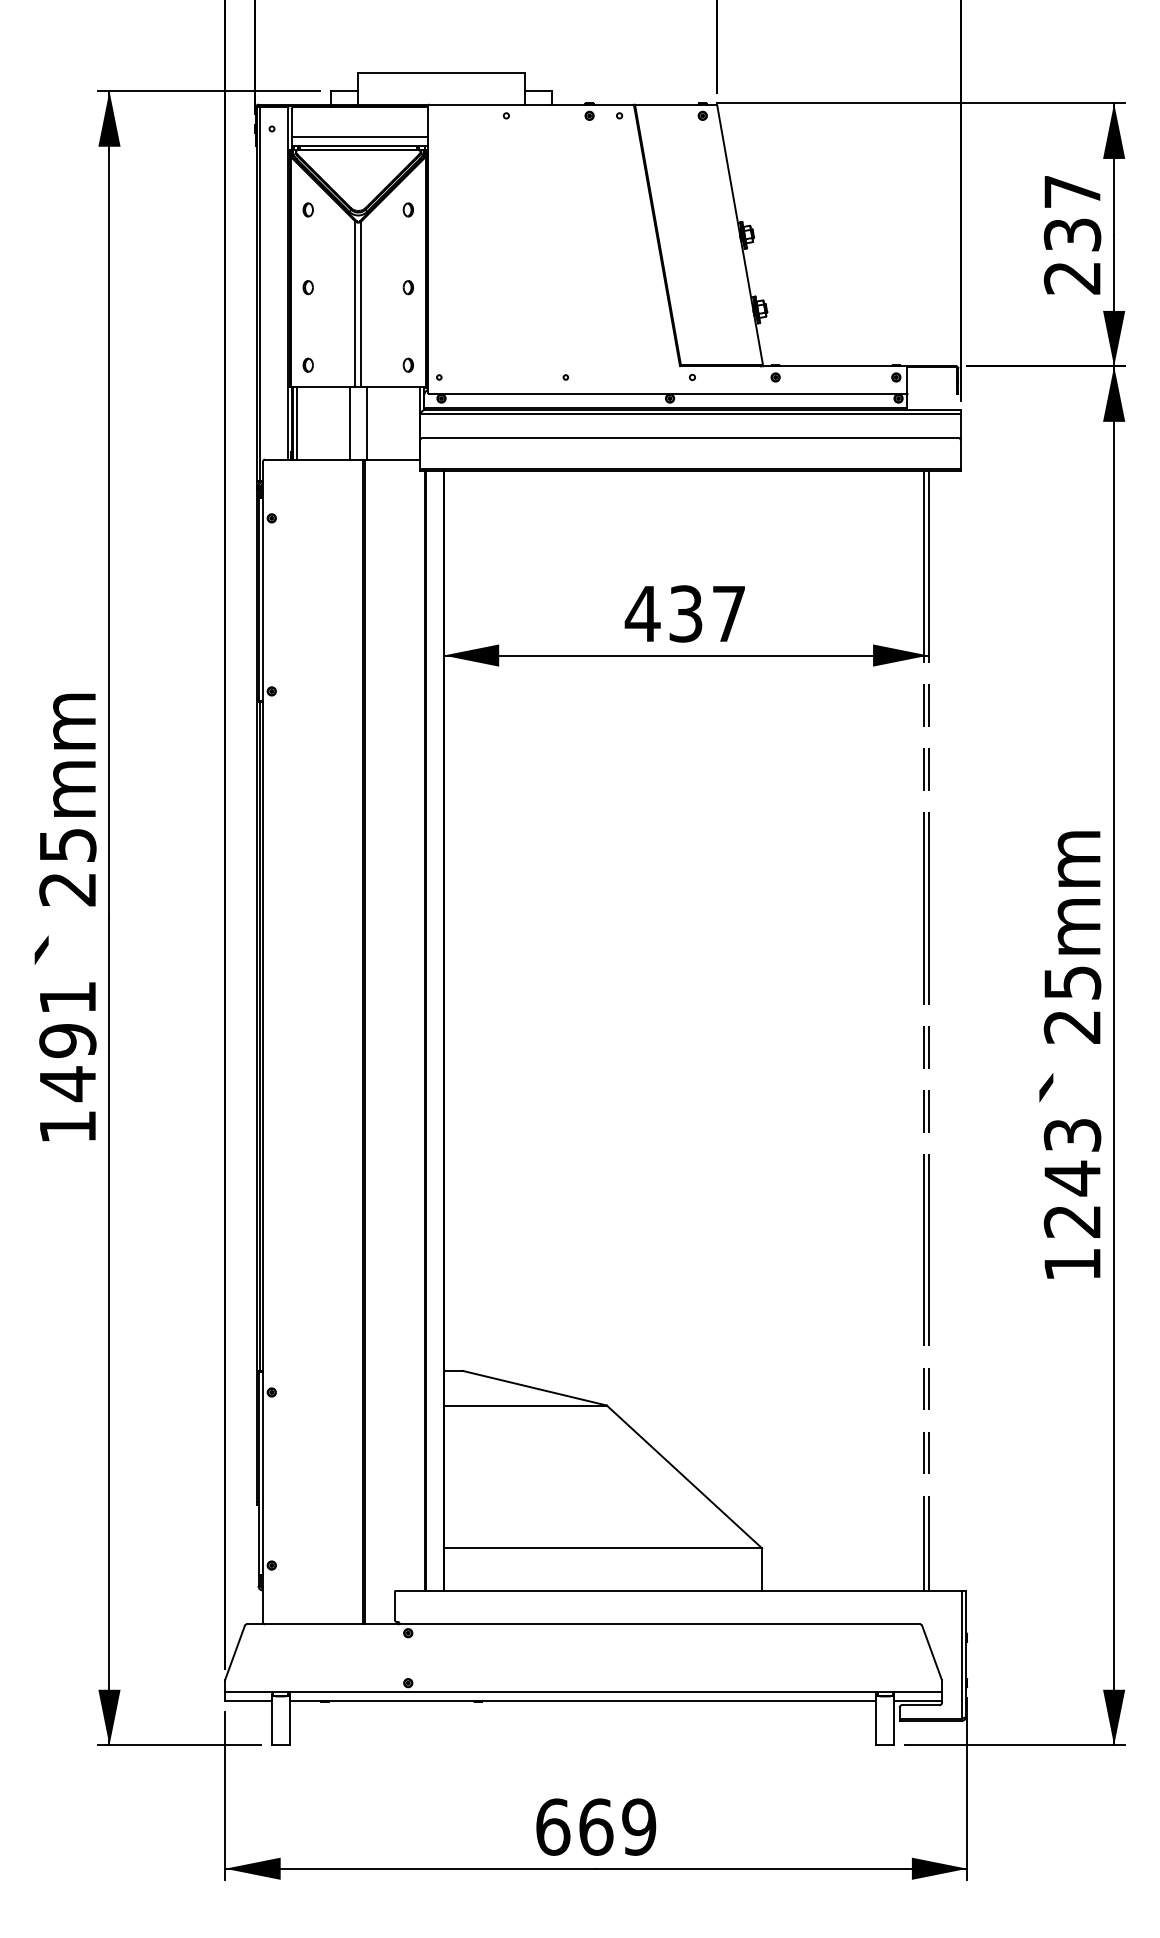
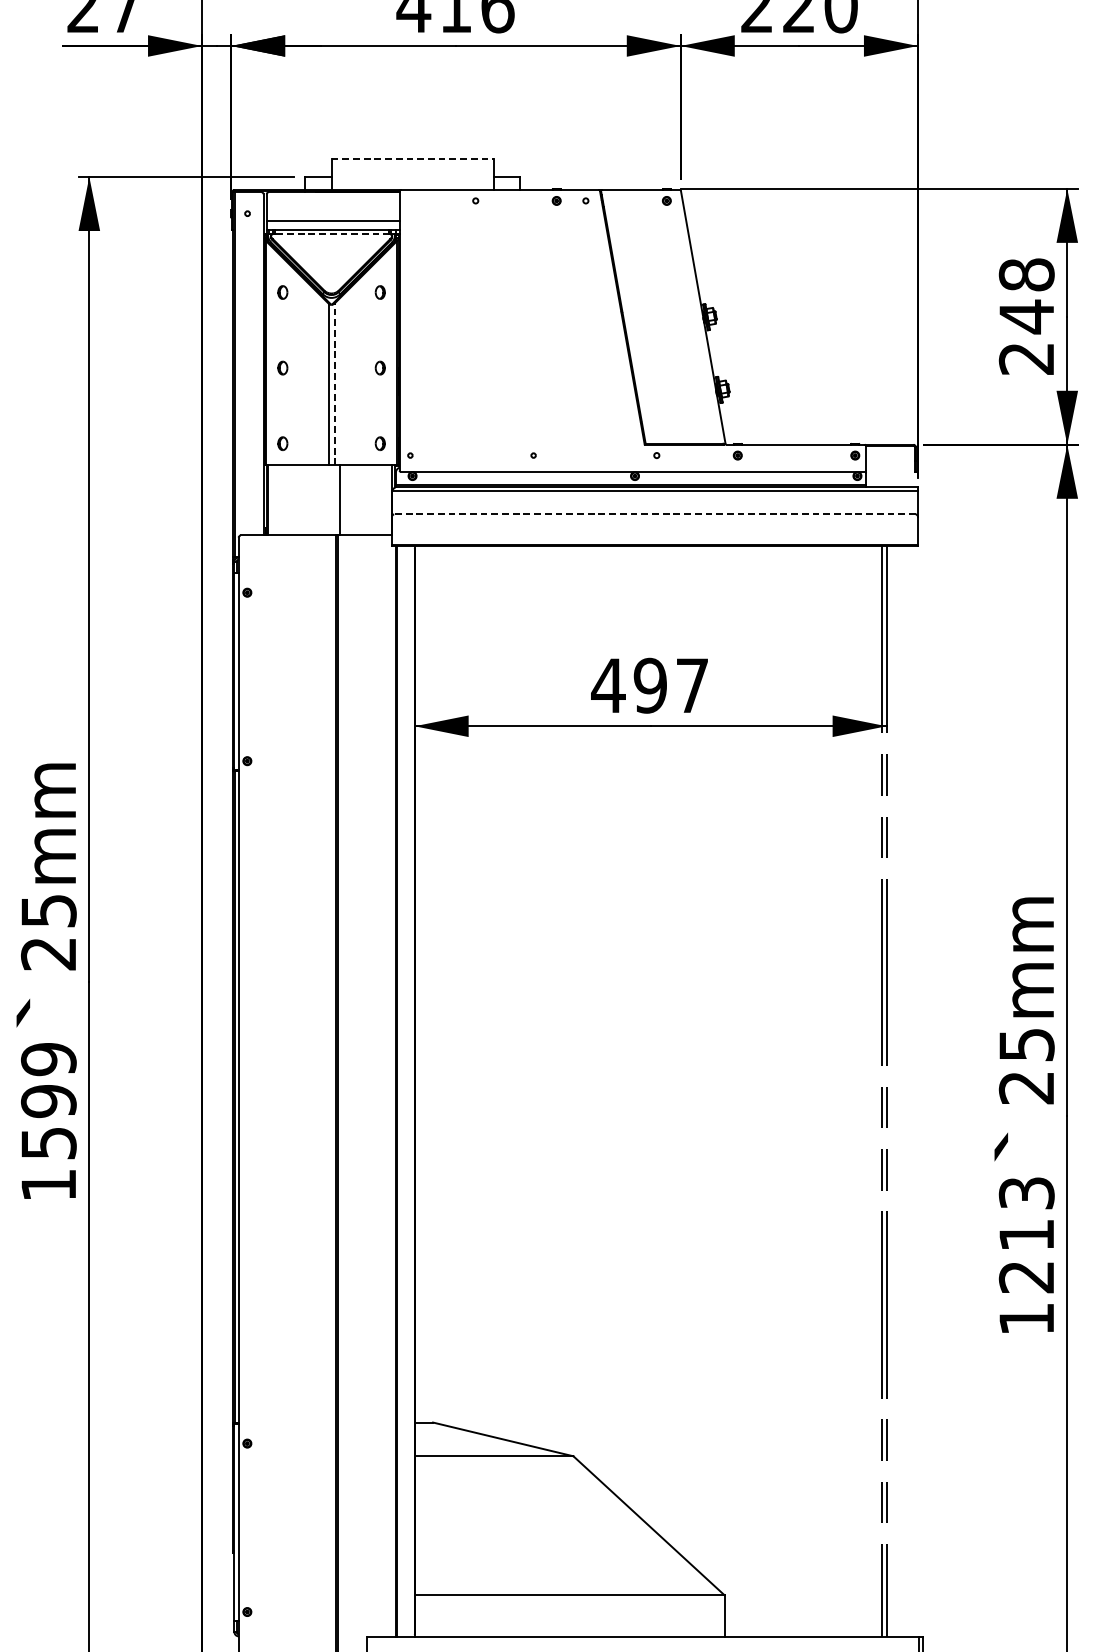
line: (442, 73) -> (413, 159), solid -> dashed
line: (357, 150) -> (330, 234), solid -> dashed
text: (1072, 214) -> (1026, 296), 237 -> 248
line: (361, 303) -> (334, 383), solid -> dashed
line: (296, 423) -> (271, 500), removed
line: (349, 423) -> (322, 500), removed
line: (690, 437) -> (654, 514), solid -> dashed
text: (685, 613) -> (650, 685), 437 -> 497
text: (67, 1041) -> (48, 1101), 1491 -> 1599
text: (1072, 1178) -> (1026, 1235), 1243 -> 1213

